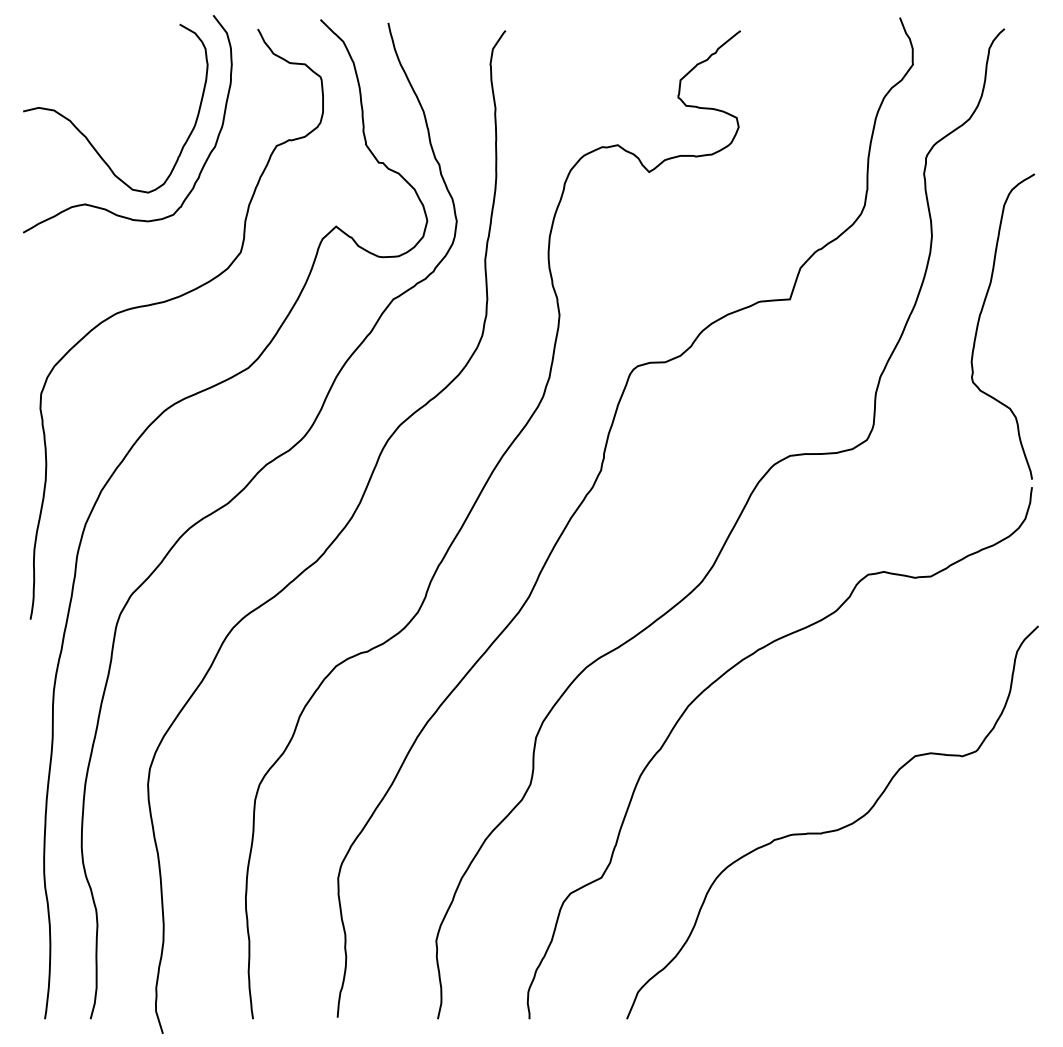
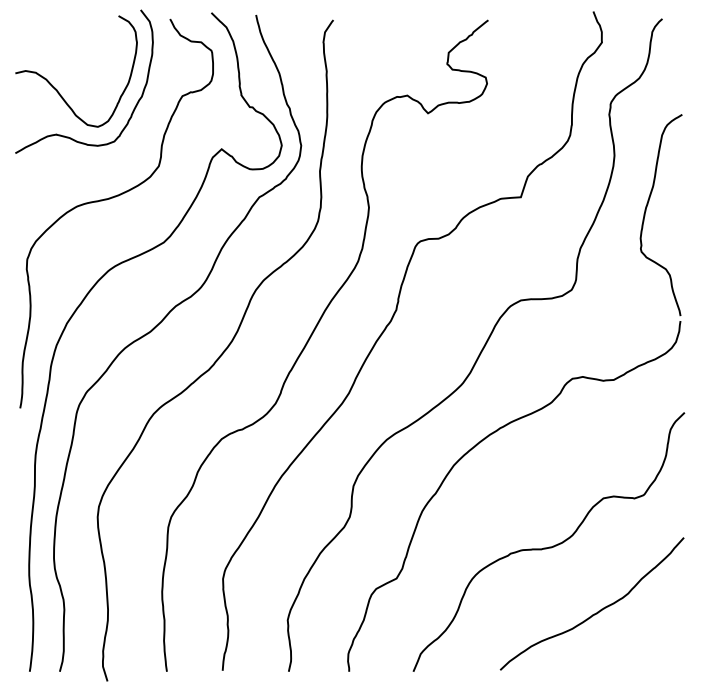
curve: (906, 927) -> (597, 611), added

